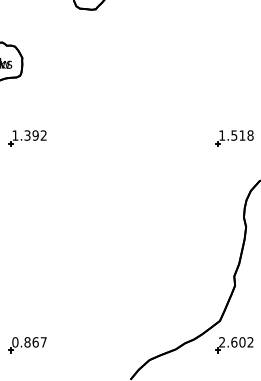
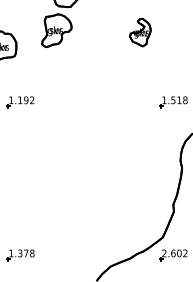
part: (76, 41) -> (56, 30), added
part: (189, 43) -> (140, 32), added
text: (27, 135) -> (20, 100), 1.392 -> 1.192
text: (29, 342) -> (21, 253), 0.867 -> 1.378

